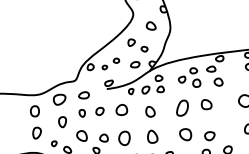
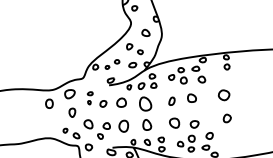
part: (84, 104) -> (90, 98), size x0.6
part: (181, 108) -> (171, 101), size x0.6
part: (149, 112) -> (144, 104), size x1.6
part: (37, 132) -> (51, 121), removed

